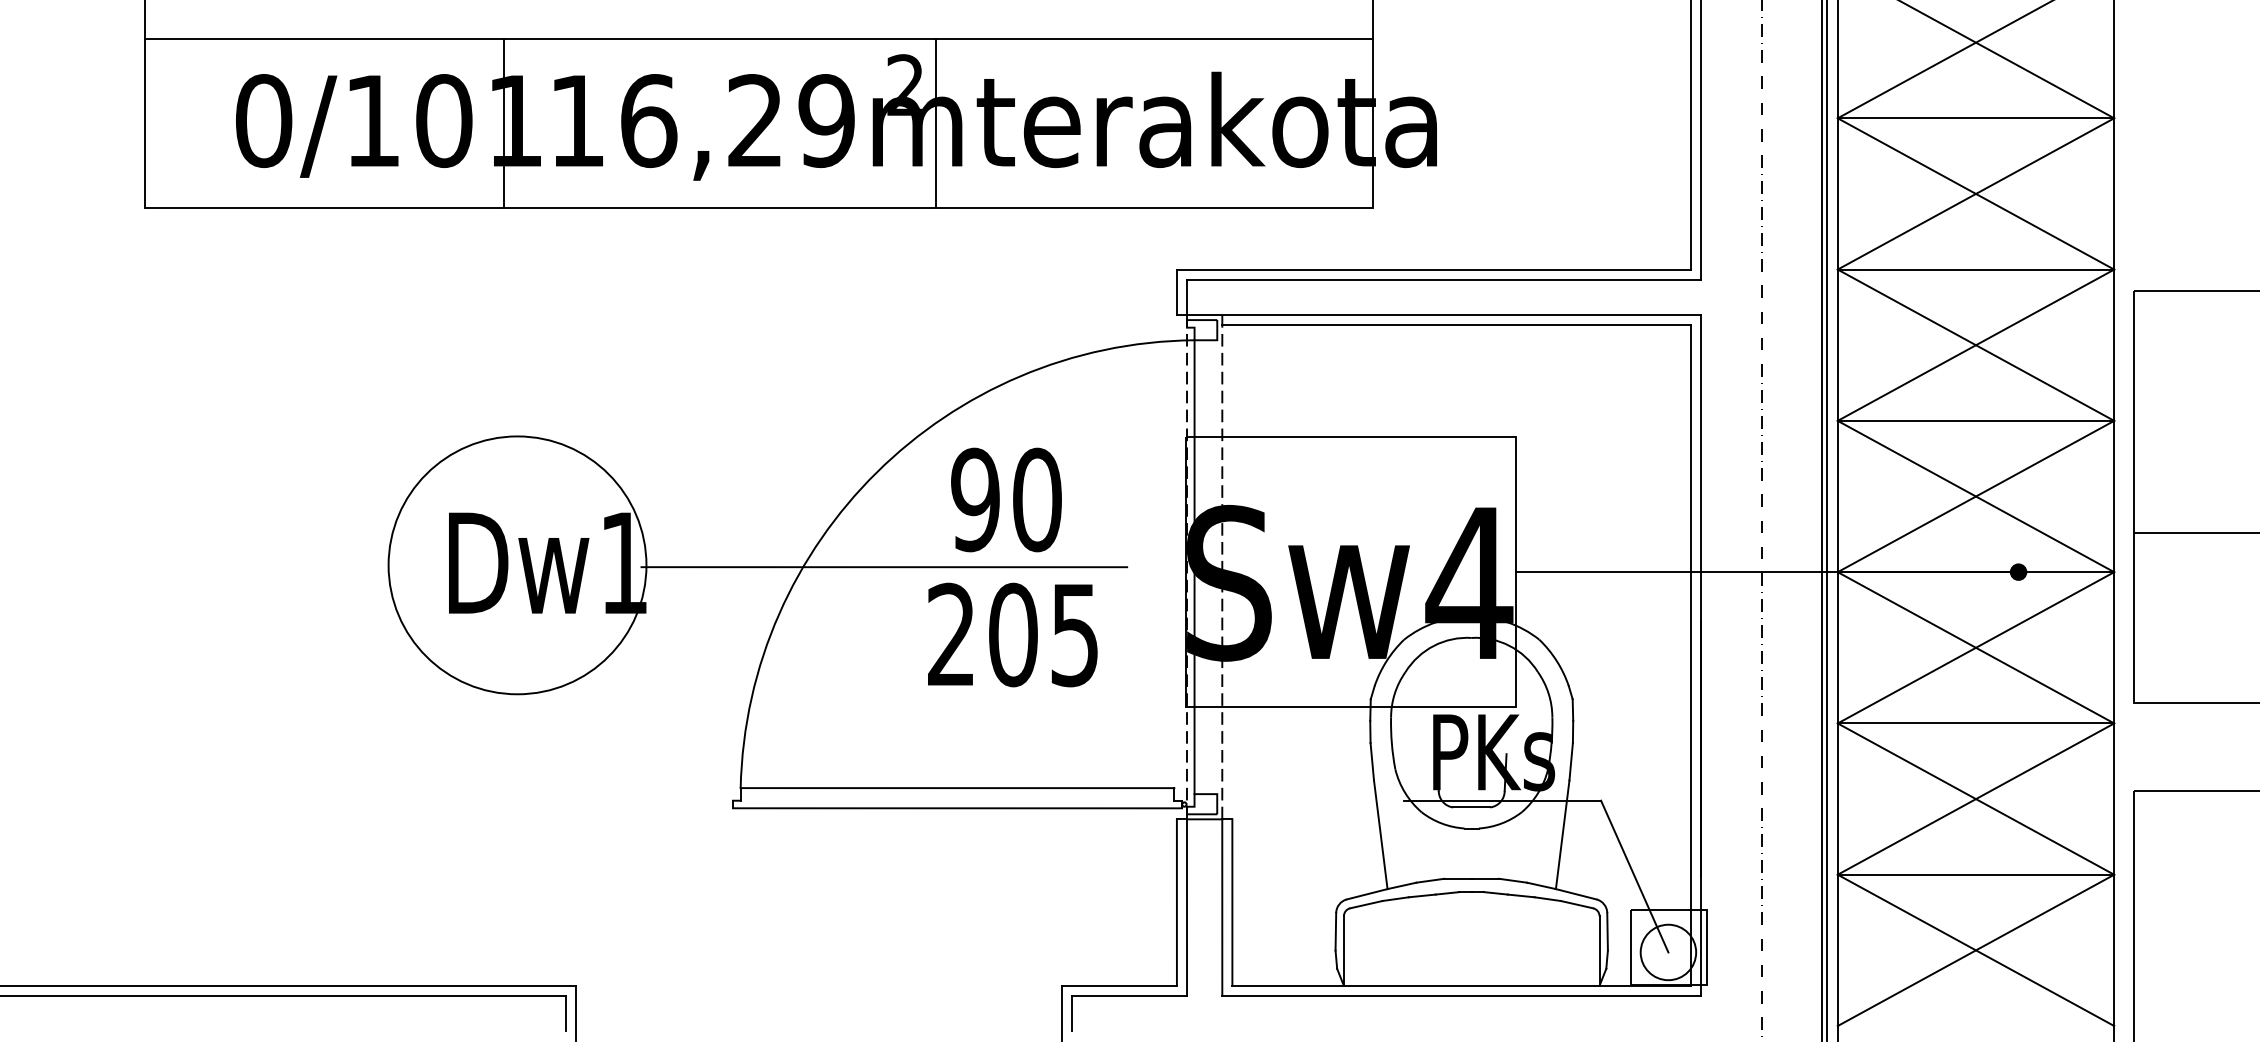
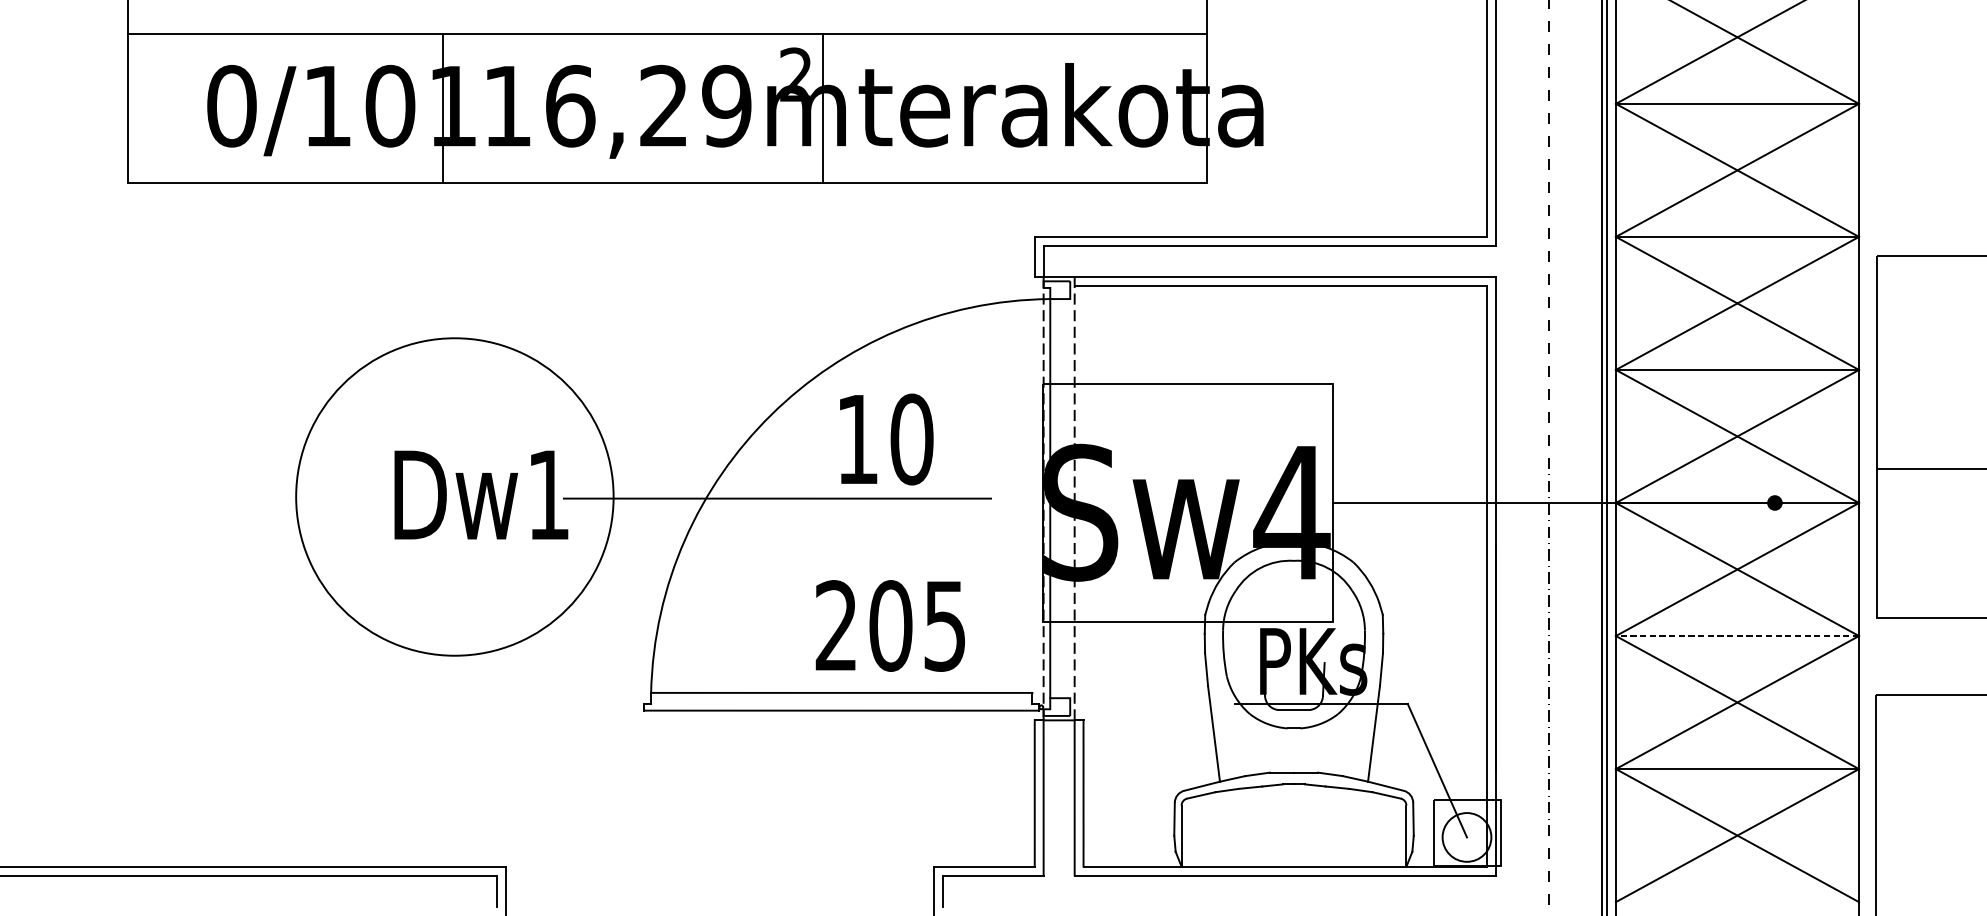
text: (975, 499) -> (857, 439), 90 -> 10
circle: (517, 565) -> (454, 497), size x1.4
text: (1012, 634) -> (890, 625), moved
line: (1975, 723) -> (1737, 636), solid -> dashed

